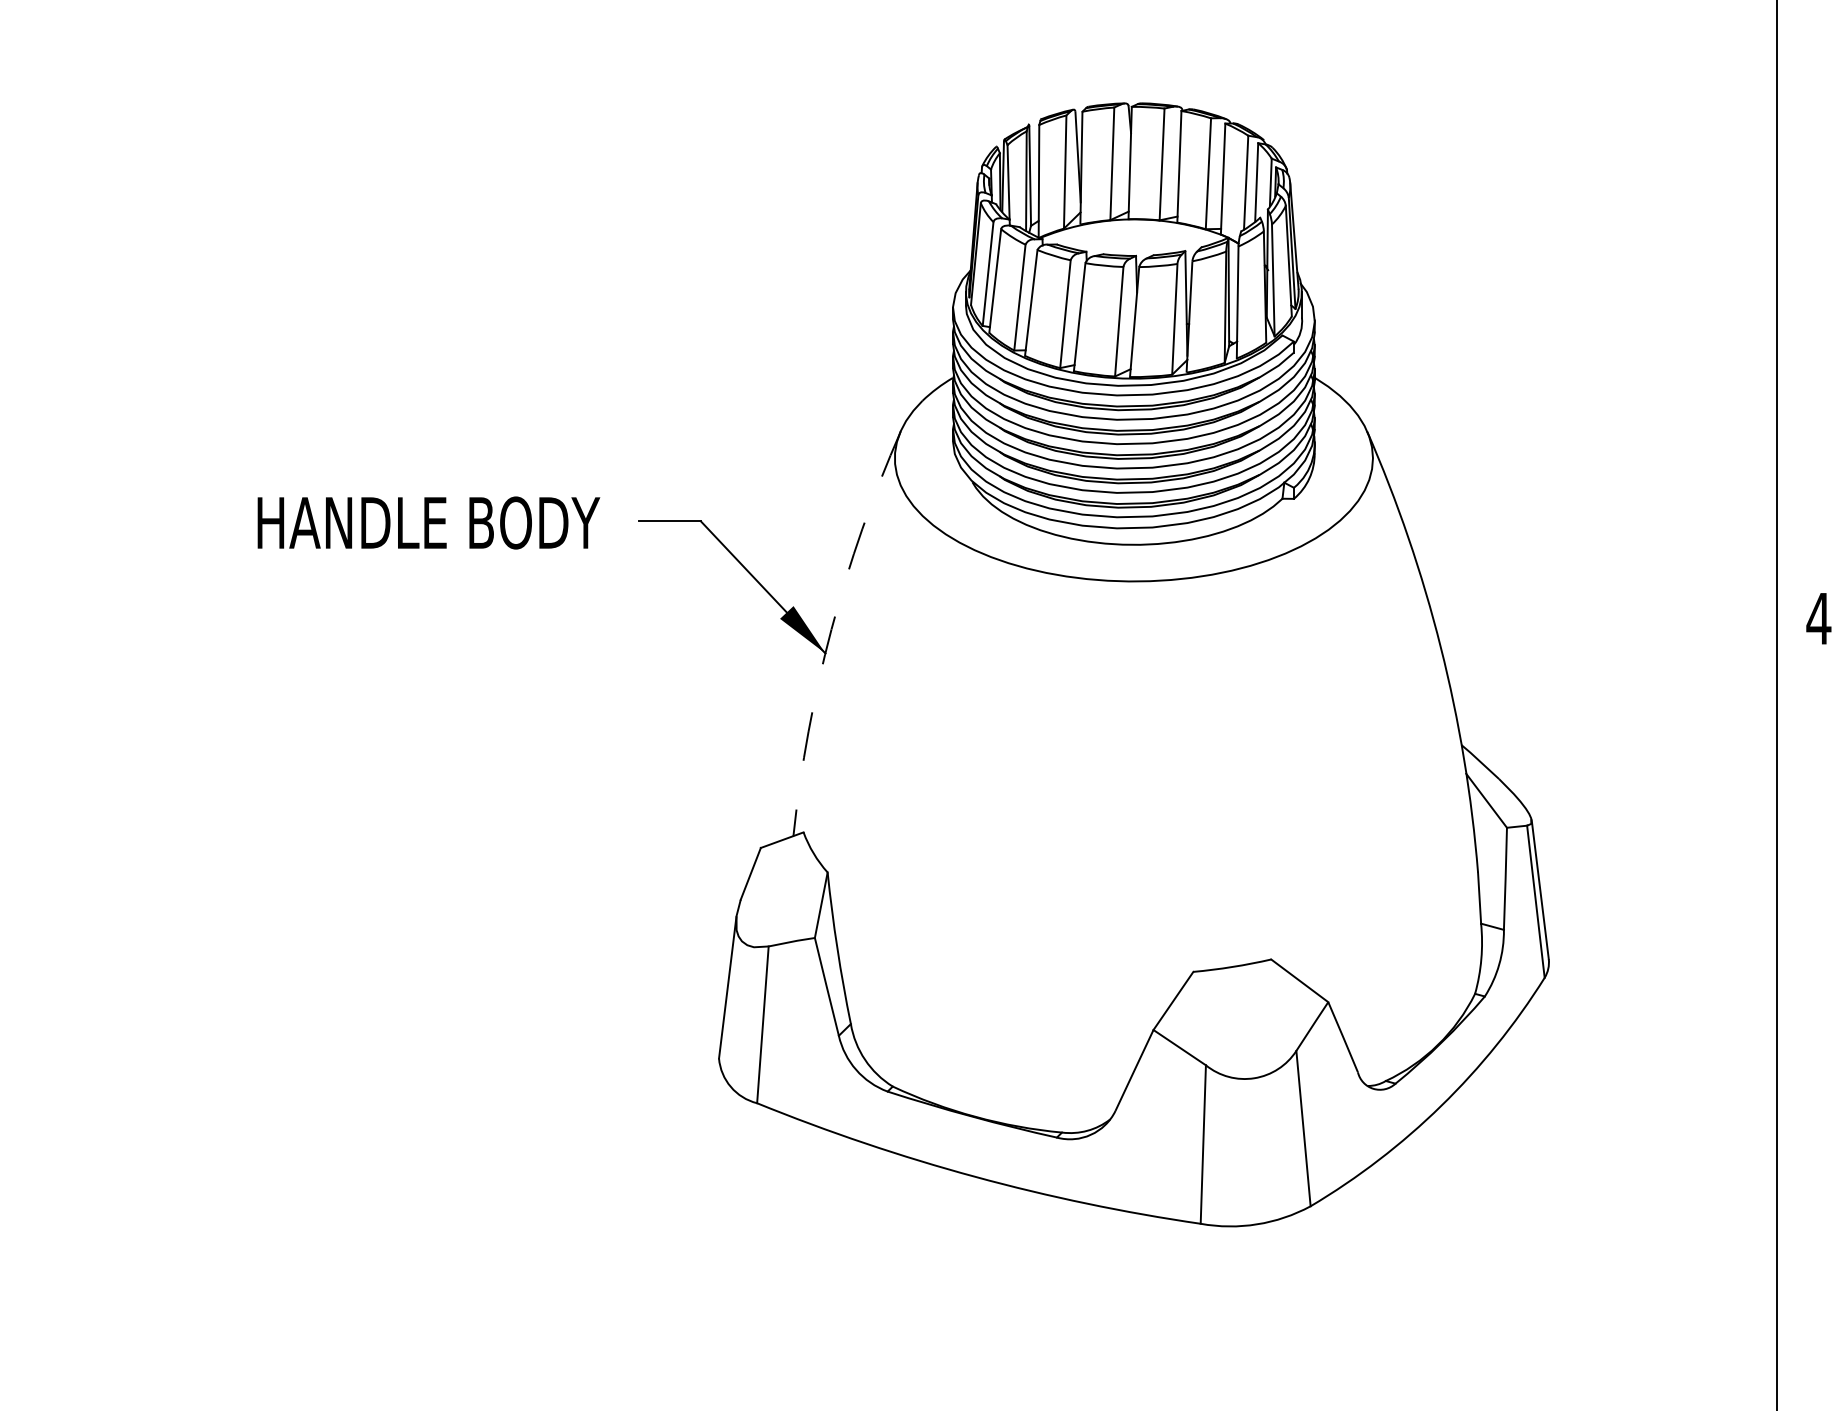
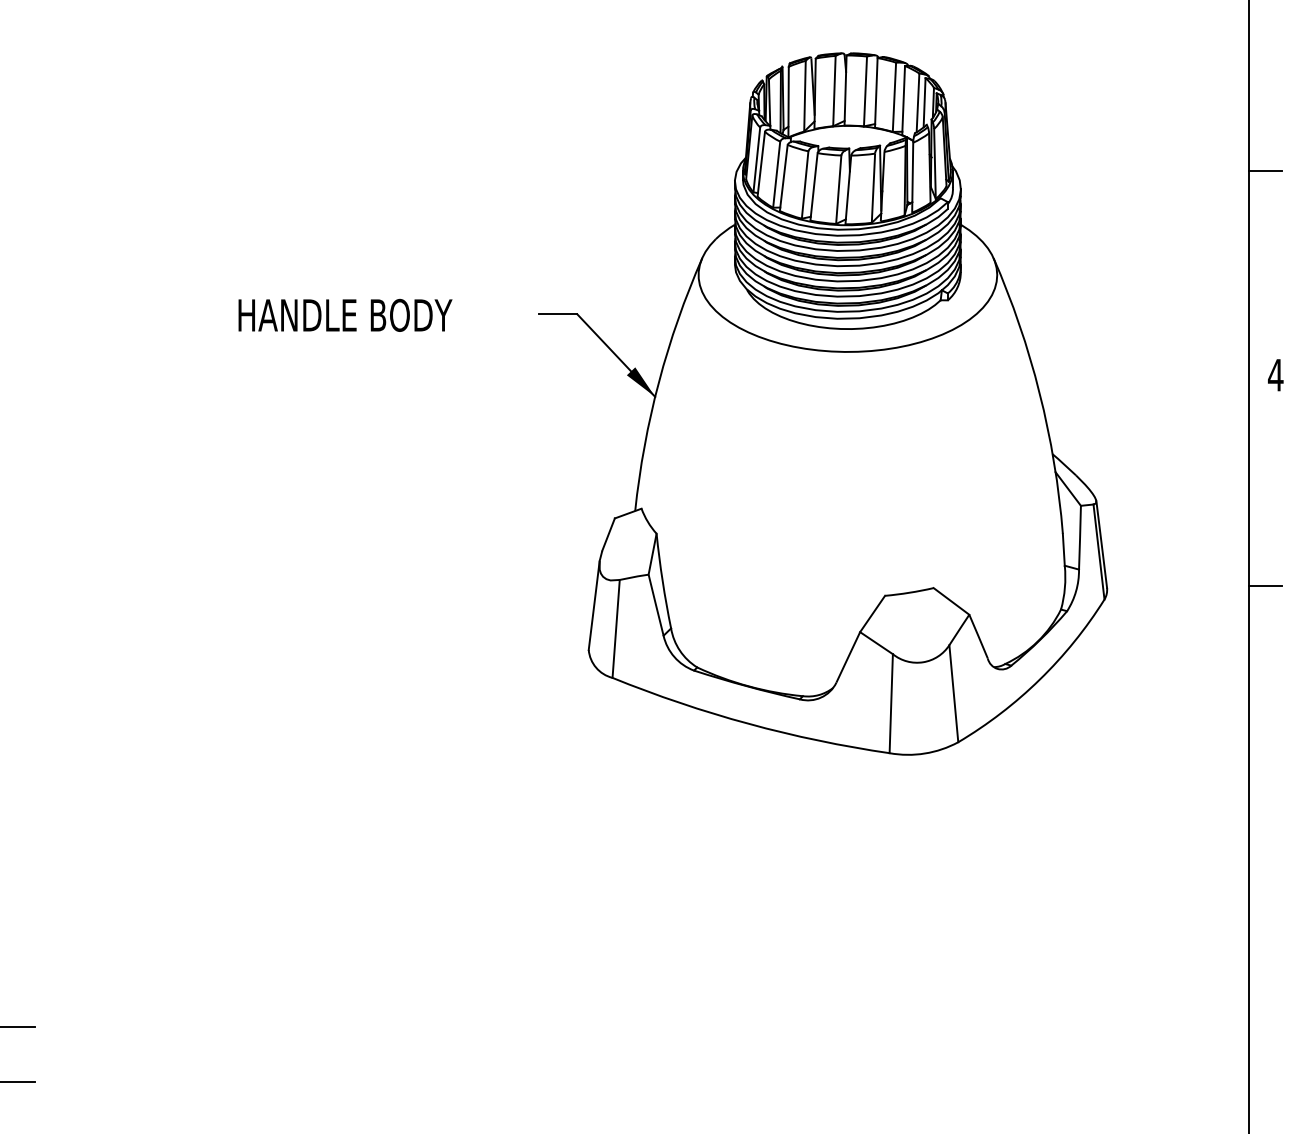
line: (1802, 292) -> (1265, 171), added
text: (428, 521) -> (345, 314), moved
arc: (832, 628) -> (659, 381), dashed -> solid
line: (1802, 956) -> (1265, 586), added

